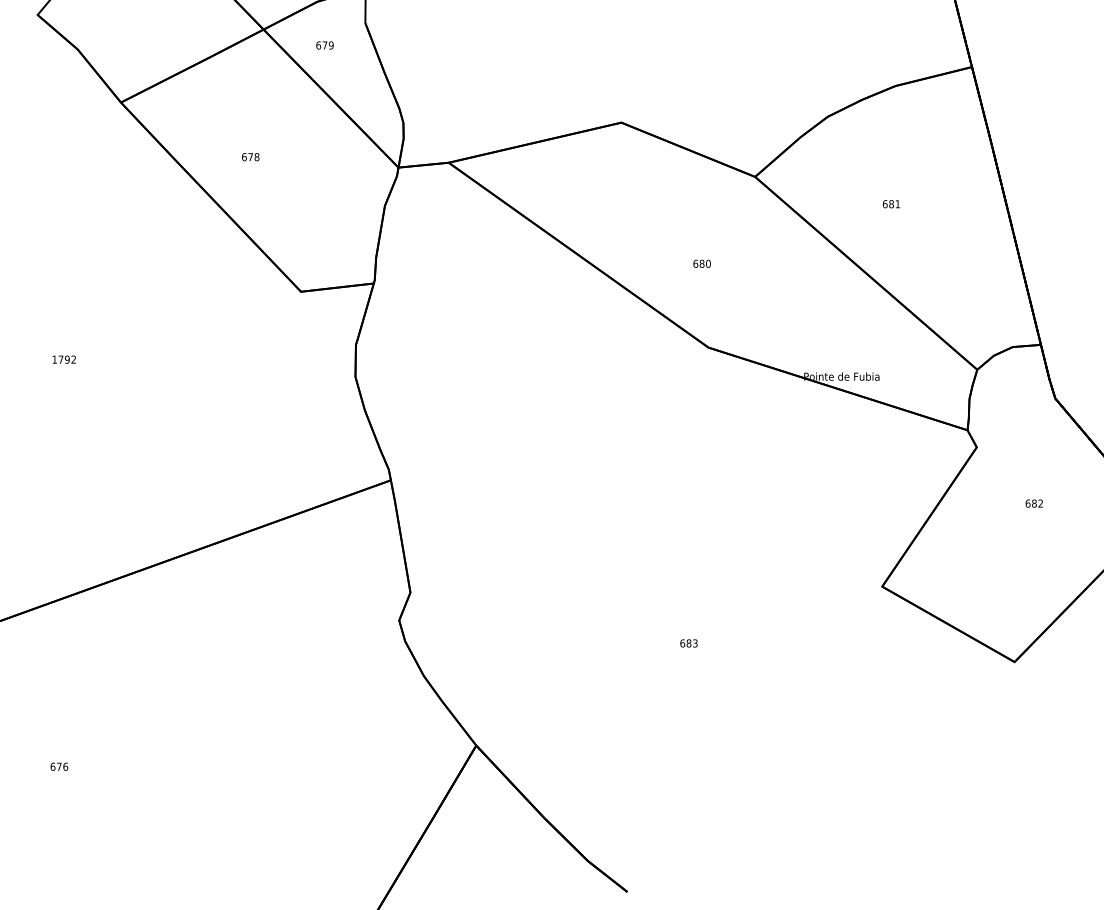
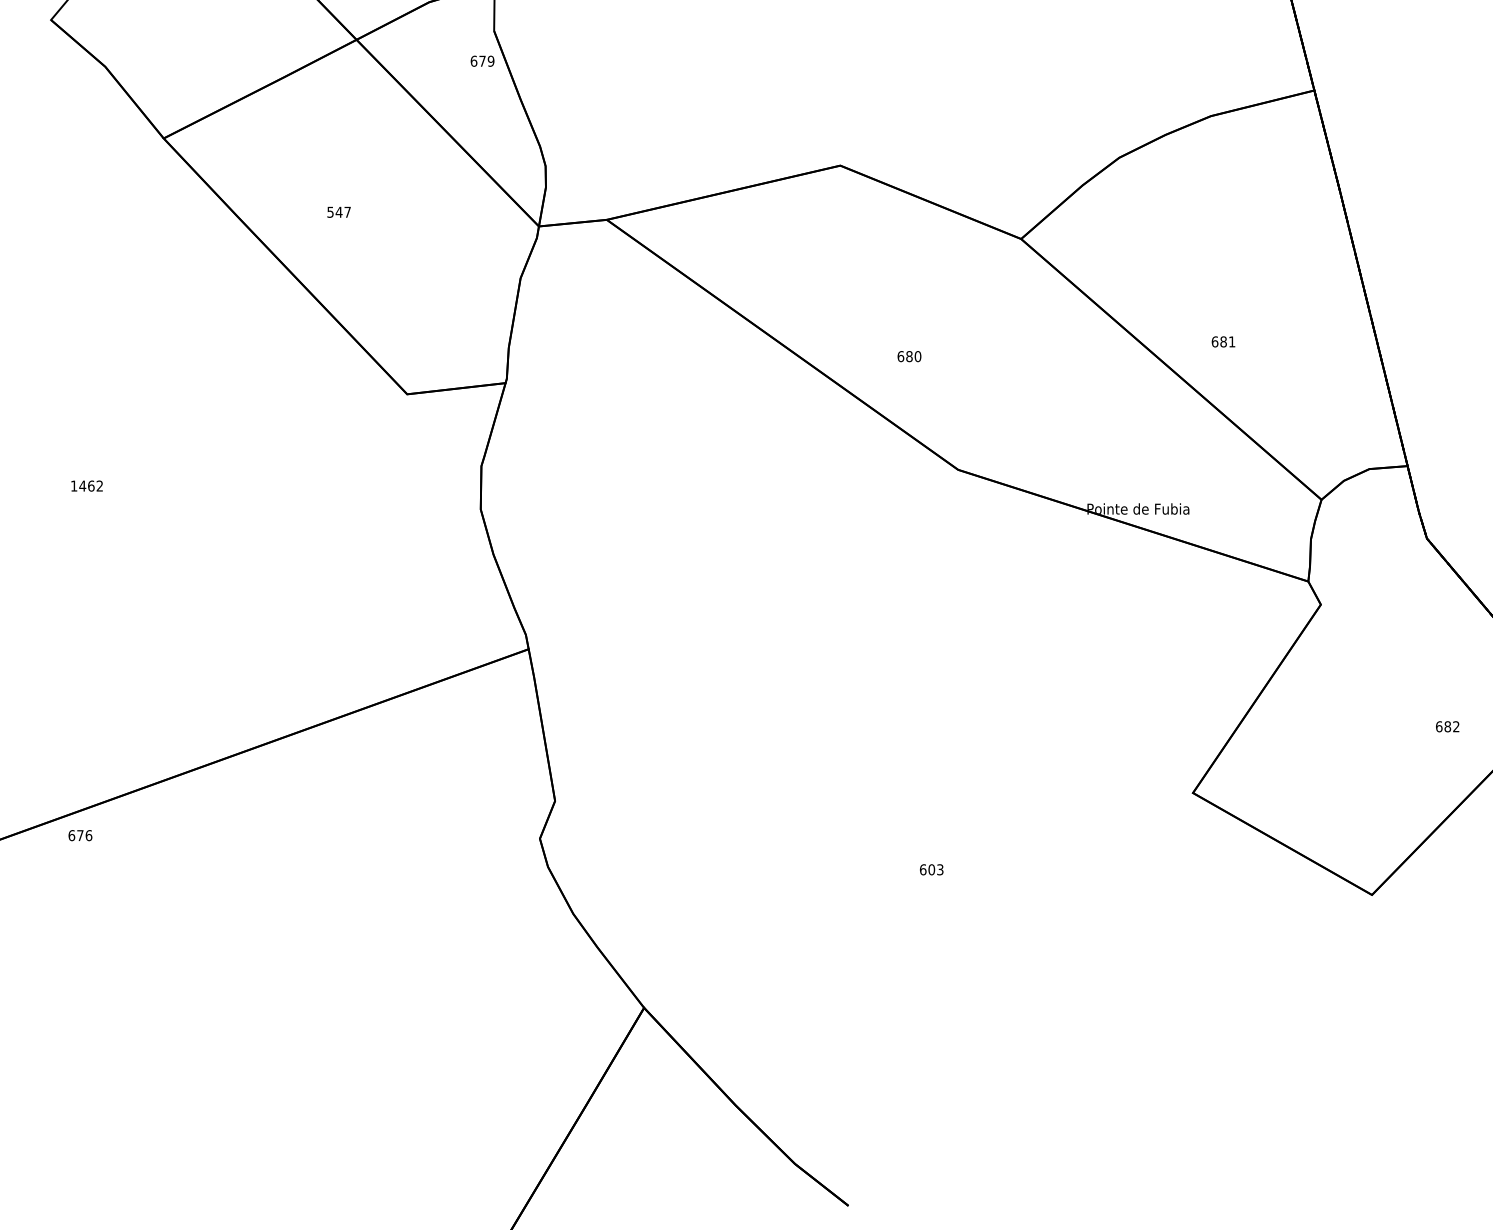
text: (324, 44) -> (482, 60), moved
text: (250, 156) -> (338, 211), 678 -> 547
text: (891, 203) -> (1223, 341), moved
text: (702, 263) -> (909, 356), moved
text: (63, 359) -> (86, 485), 1792 -> 1462
text: (1034, 503) -> (1447, 726), moved
text: (688, 643) -> (931, 869), 683 -> 603
text: (59, 766) -> (80, 835), moved

